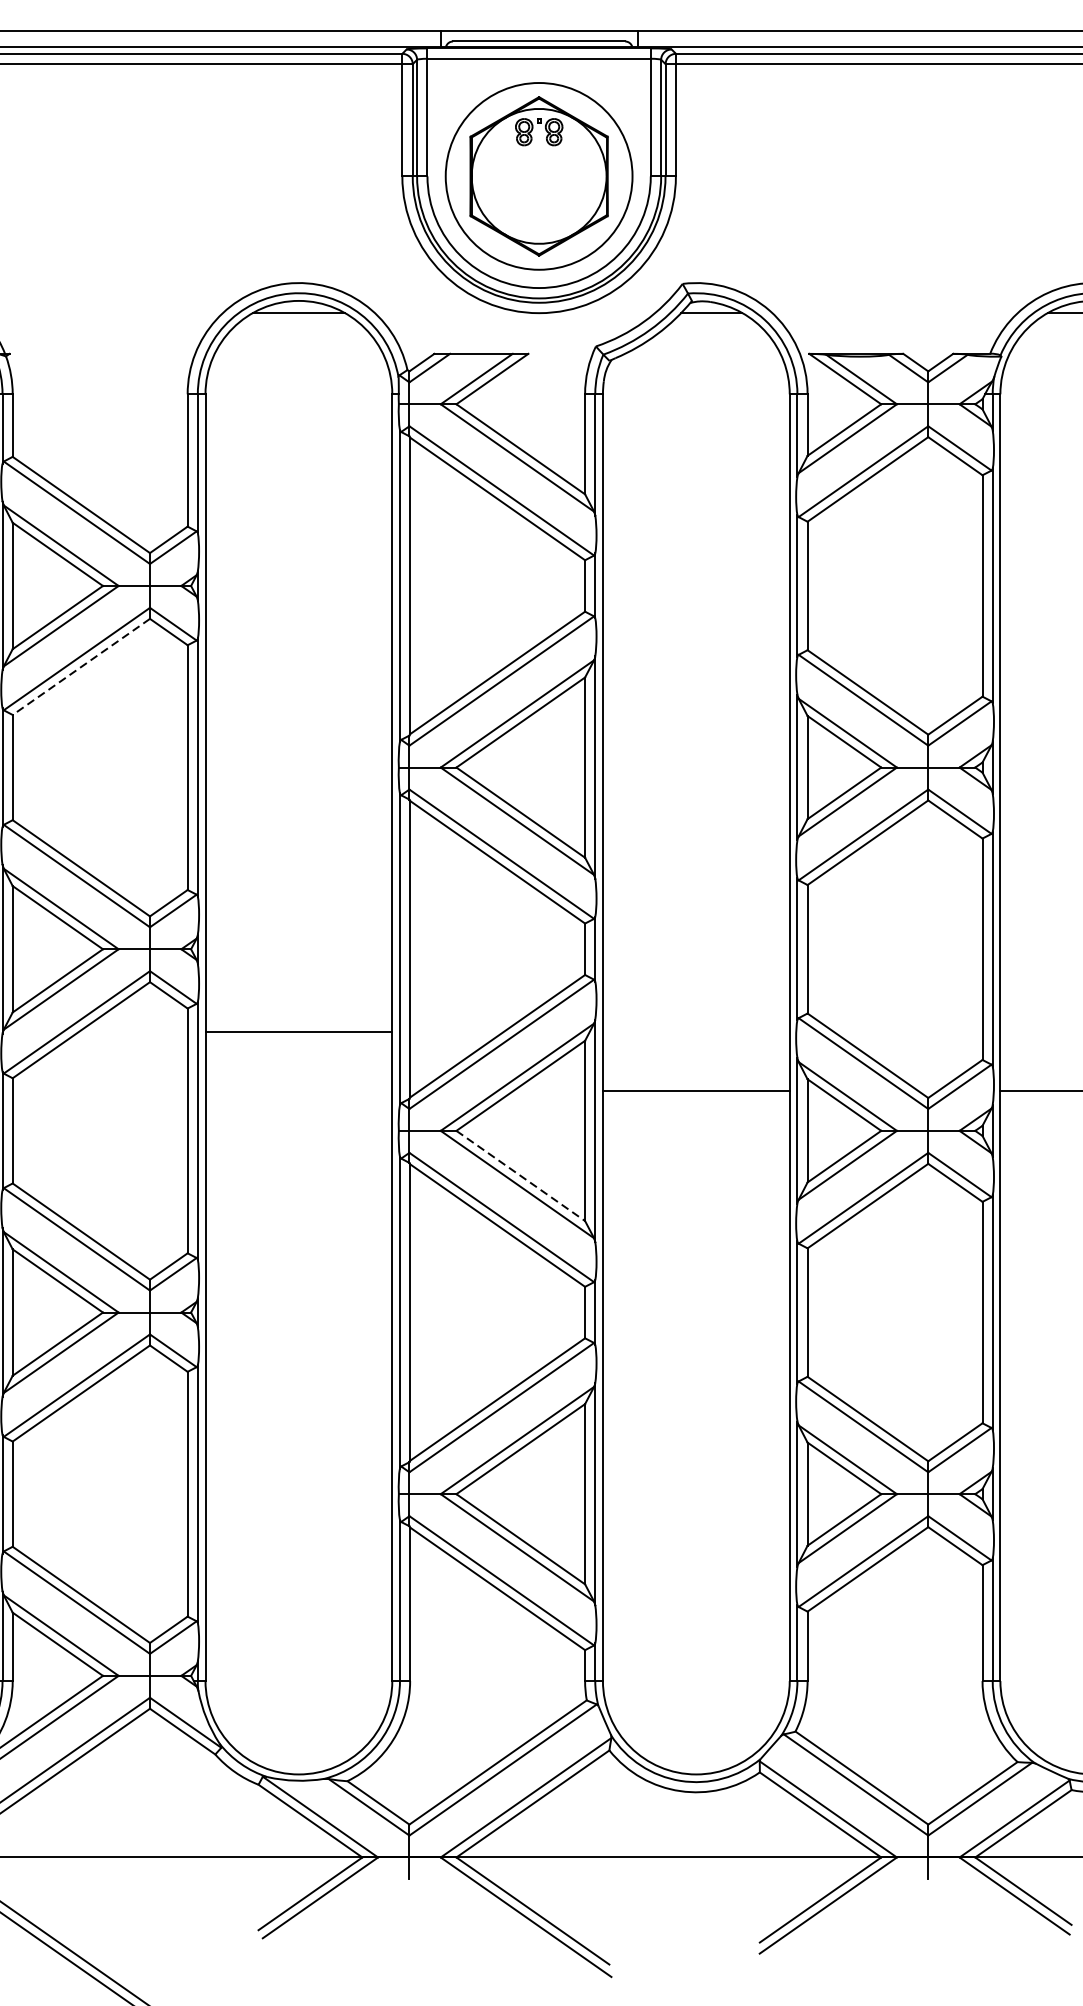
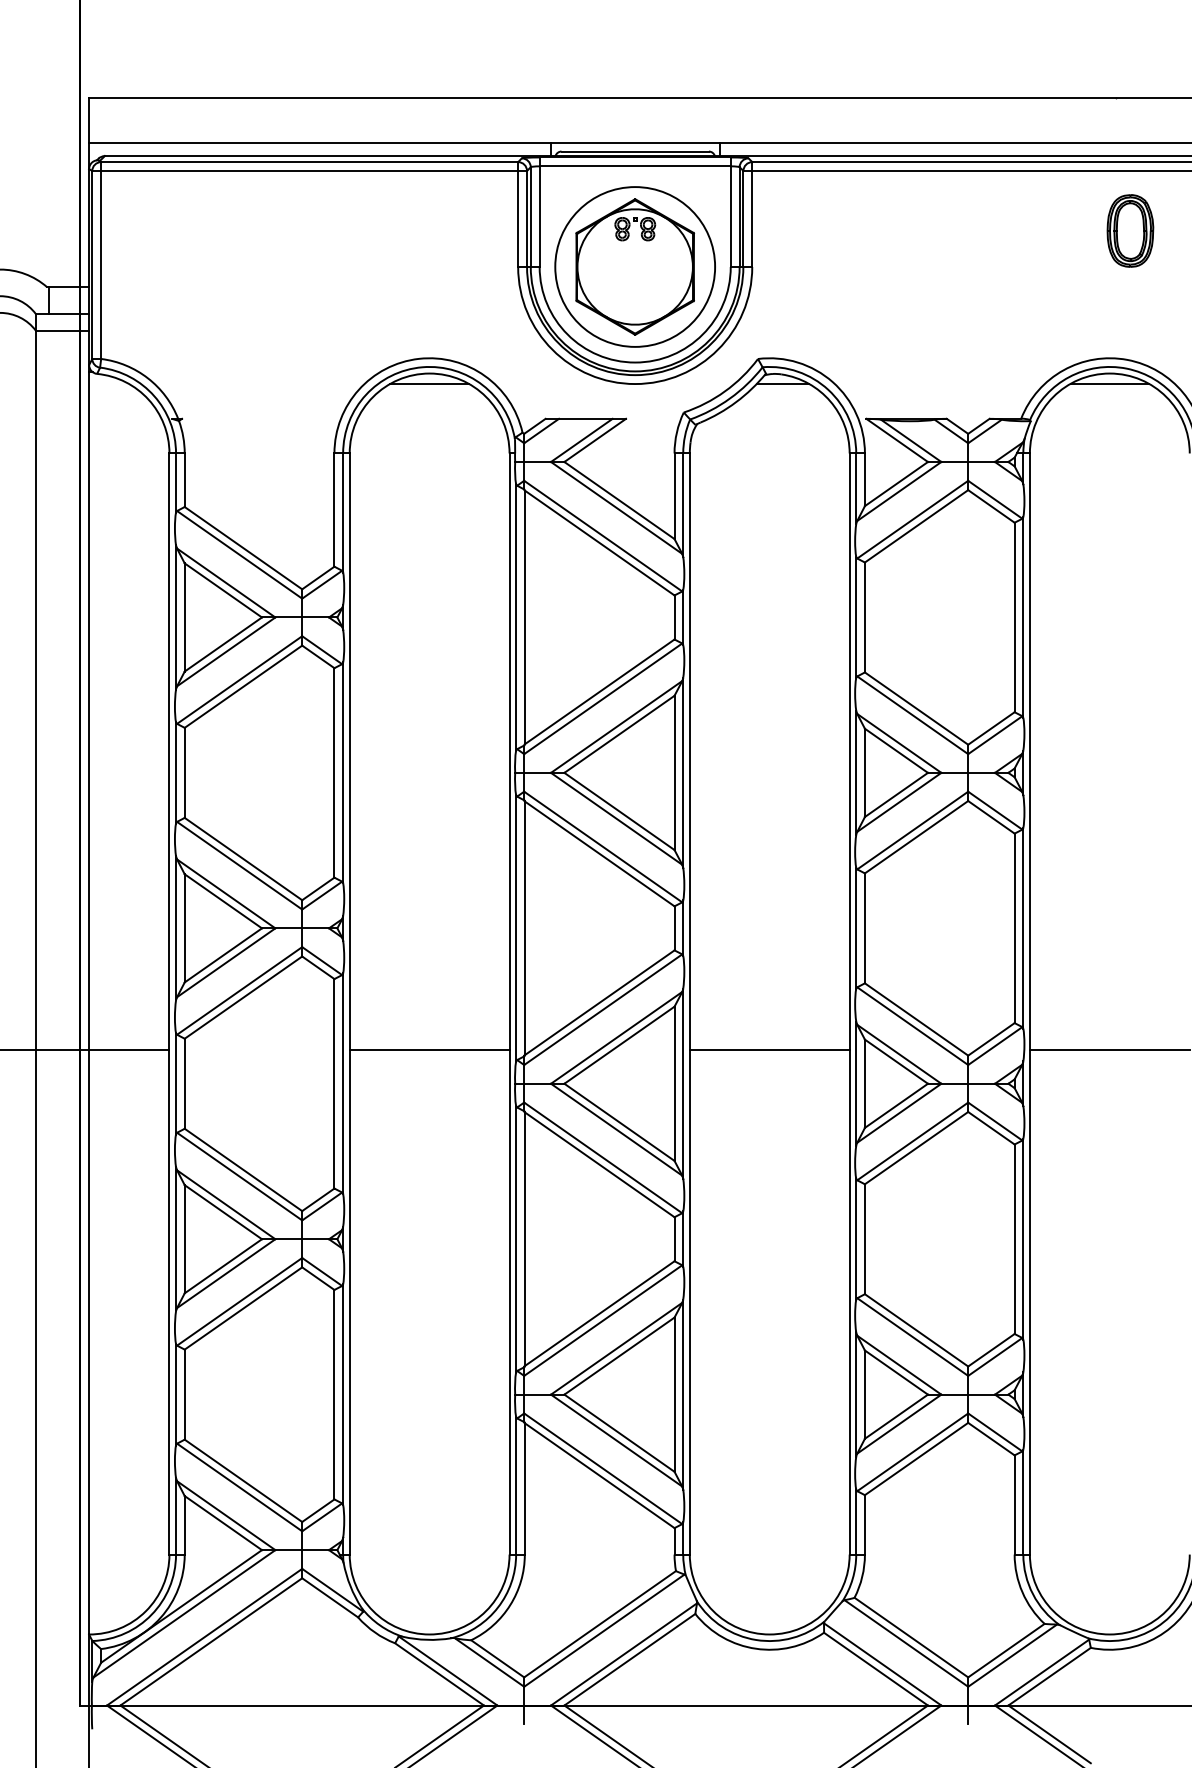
line: (81, 666) -> (243, 686), dashed -> solid
line: (298, 1031) -> (429, 1049), moved
line: (520, 1176) -> (619, 1122), dashed -> solid

